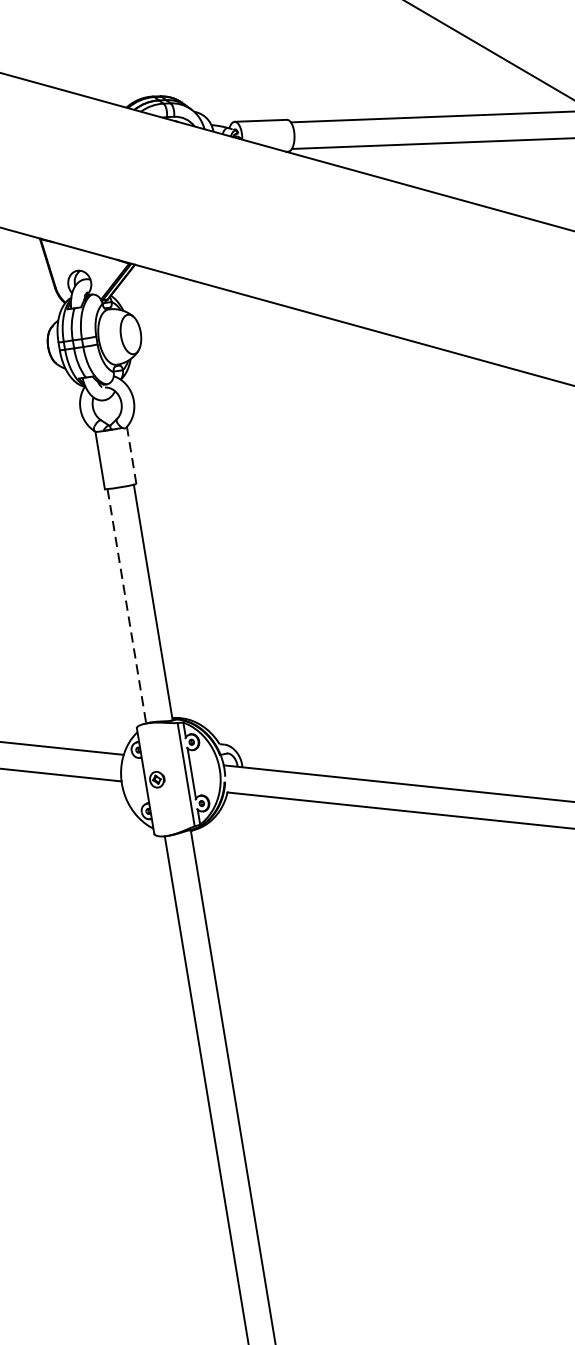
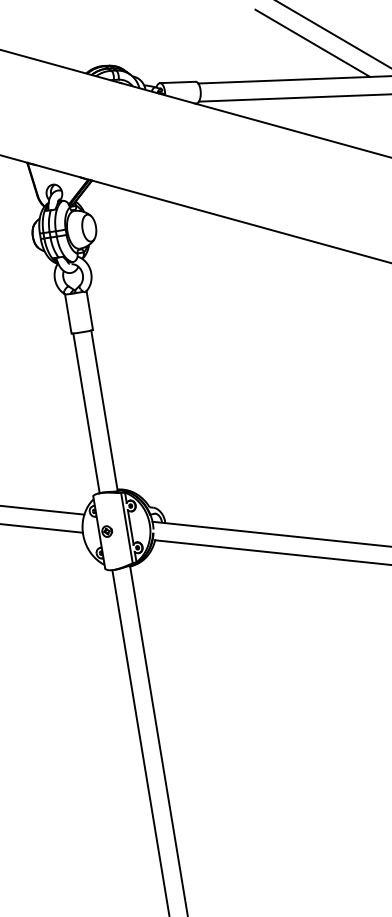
line: (458, 62) -> (312, 42), added
line: (131, 455) -> (89, 310), dashed -> solid
line: (126, 606) -> (86, 413), dashed -> solid

